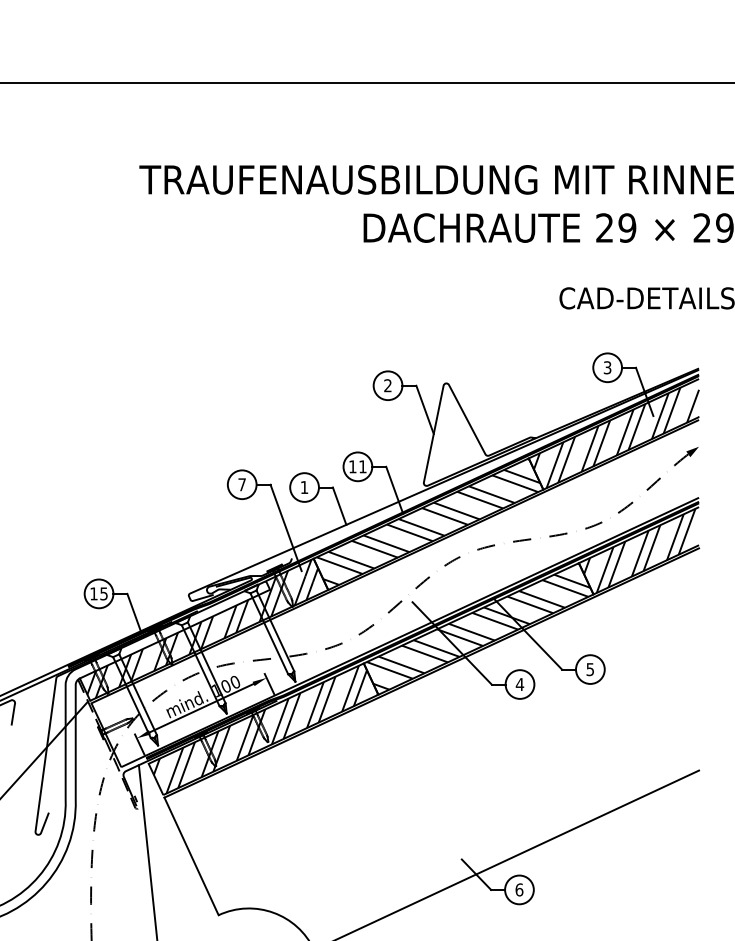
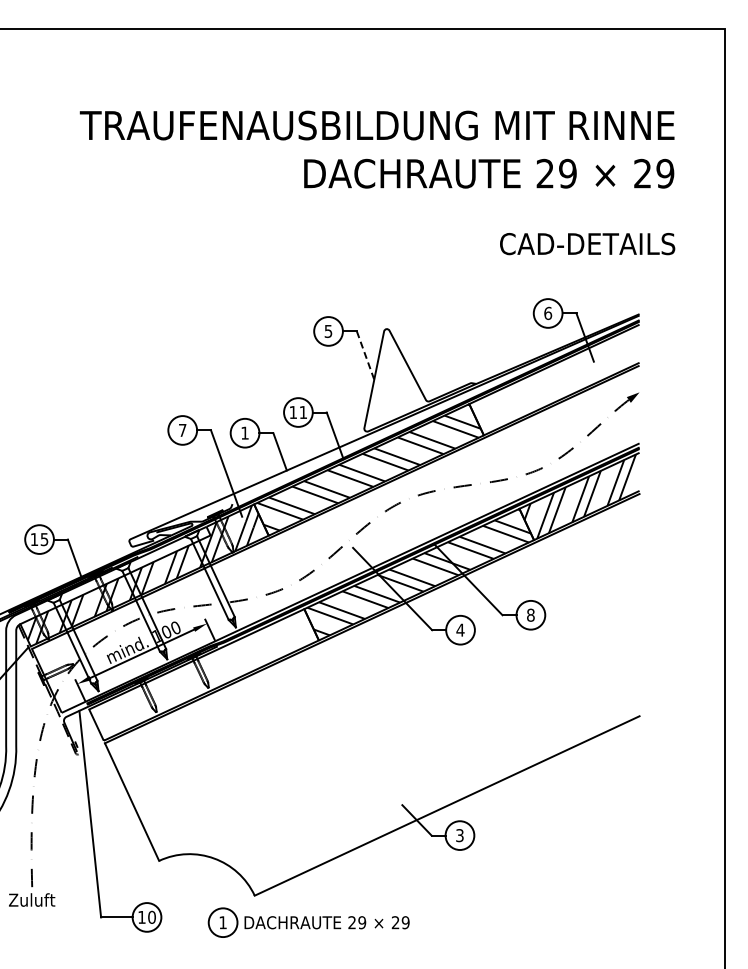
text: (607, 366) -> (548, 312), 3 -> 6
text: (387, 385) -> (328, 331), 2 -> 5
line: (424, 409) -> (365, 355), solid -> dashed
hatch: (615, 437) -> (556, 383), removed
text: (589, 668) -> (530, 614), 5 -> 8
hatch: (265, 729) -> (206, 675), removed
text: (518, 889) -> (459, 835), 6 -> 3

